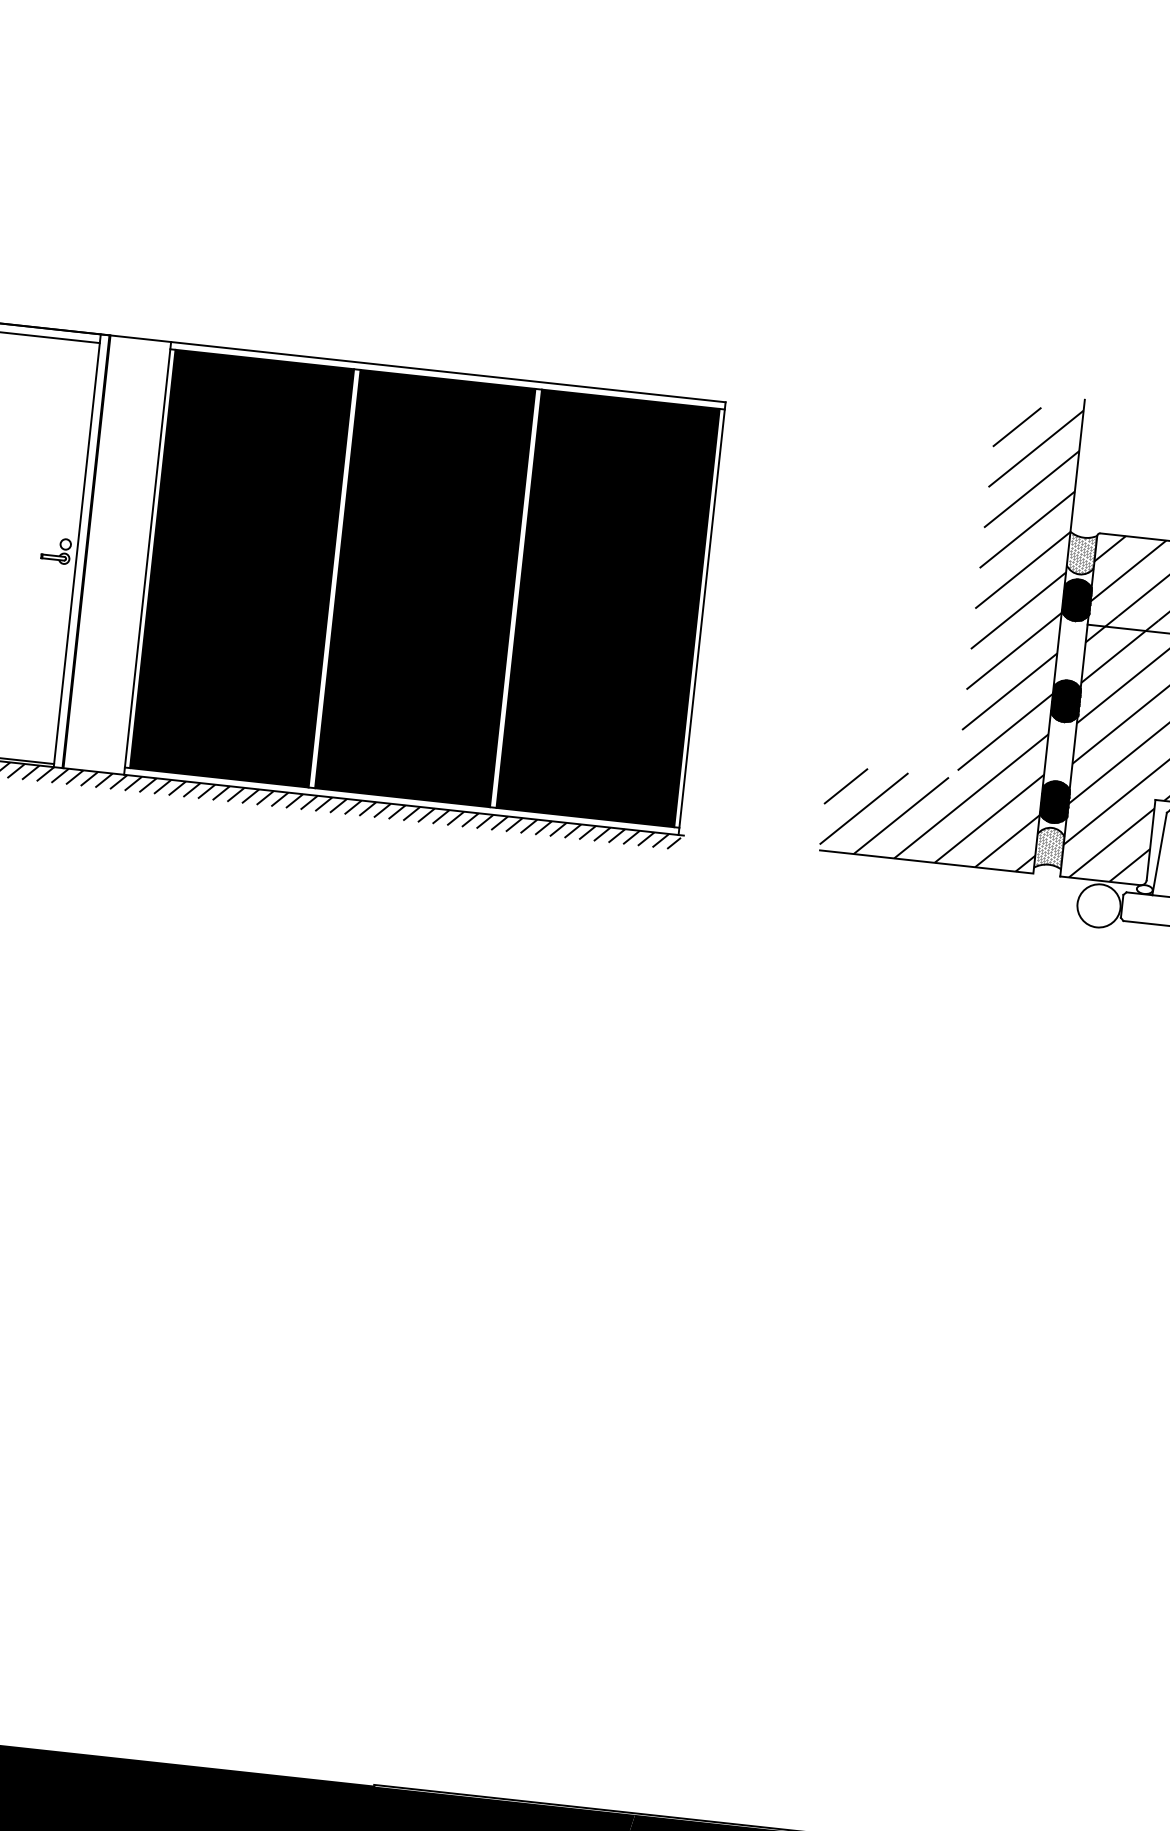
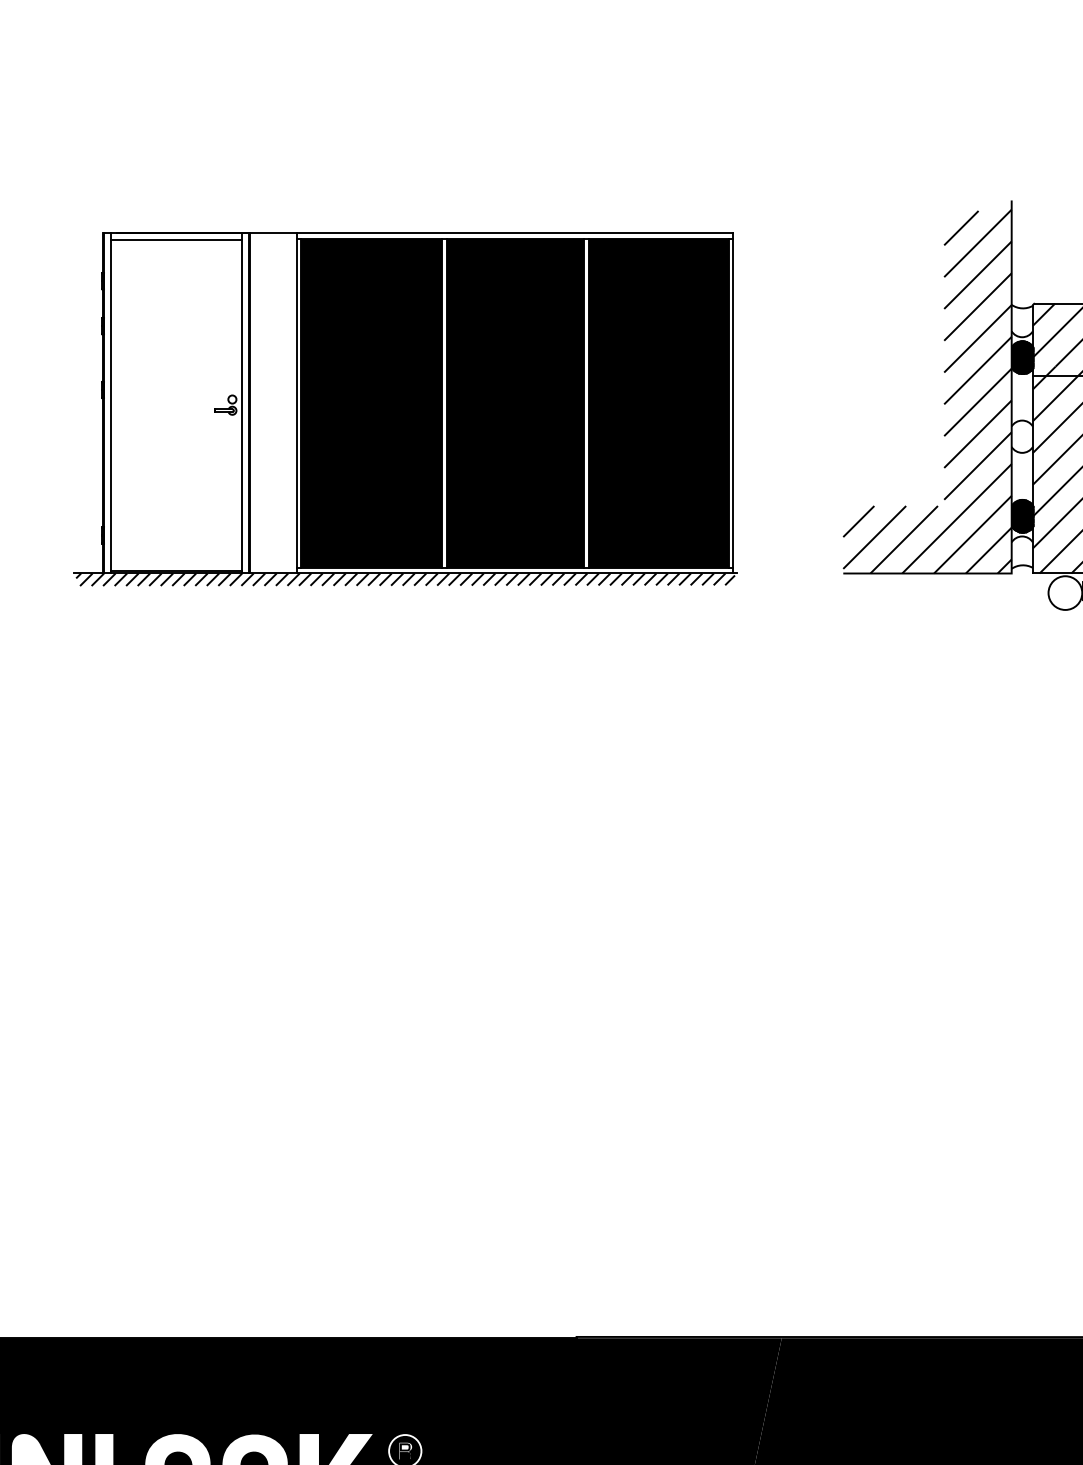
hatch: (1081, 554) -> (1022, 321), removed
hatch: (1064, 700) -> (1021, 436), removed
hatch: (1050, 847) -> (1022, 551), removed

